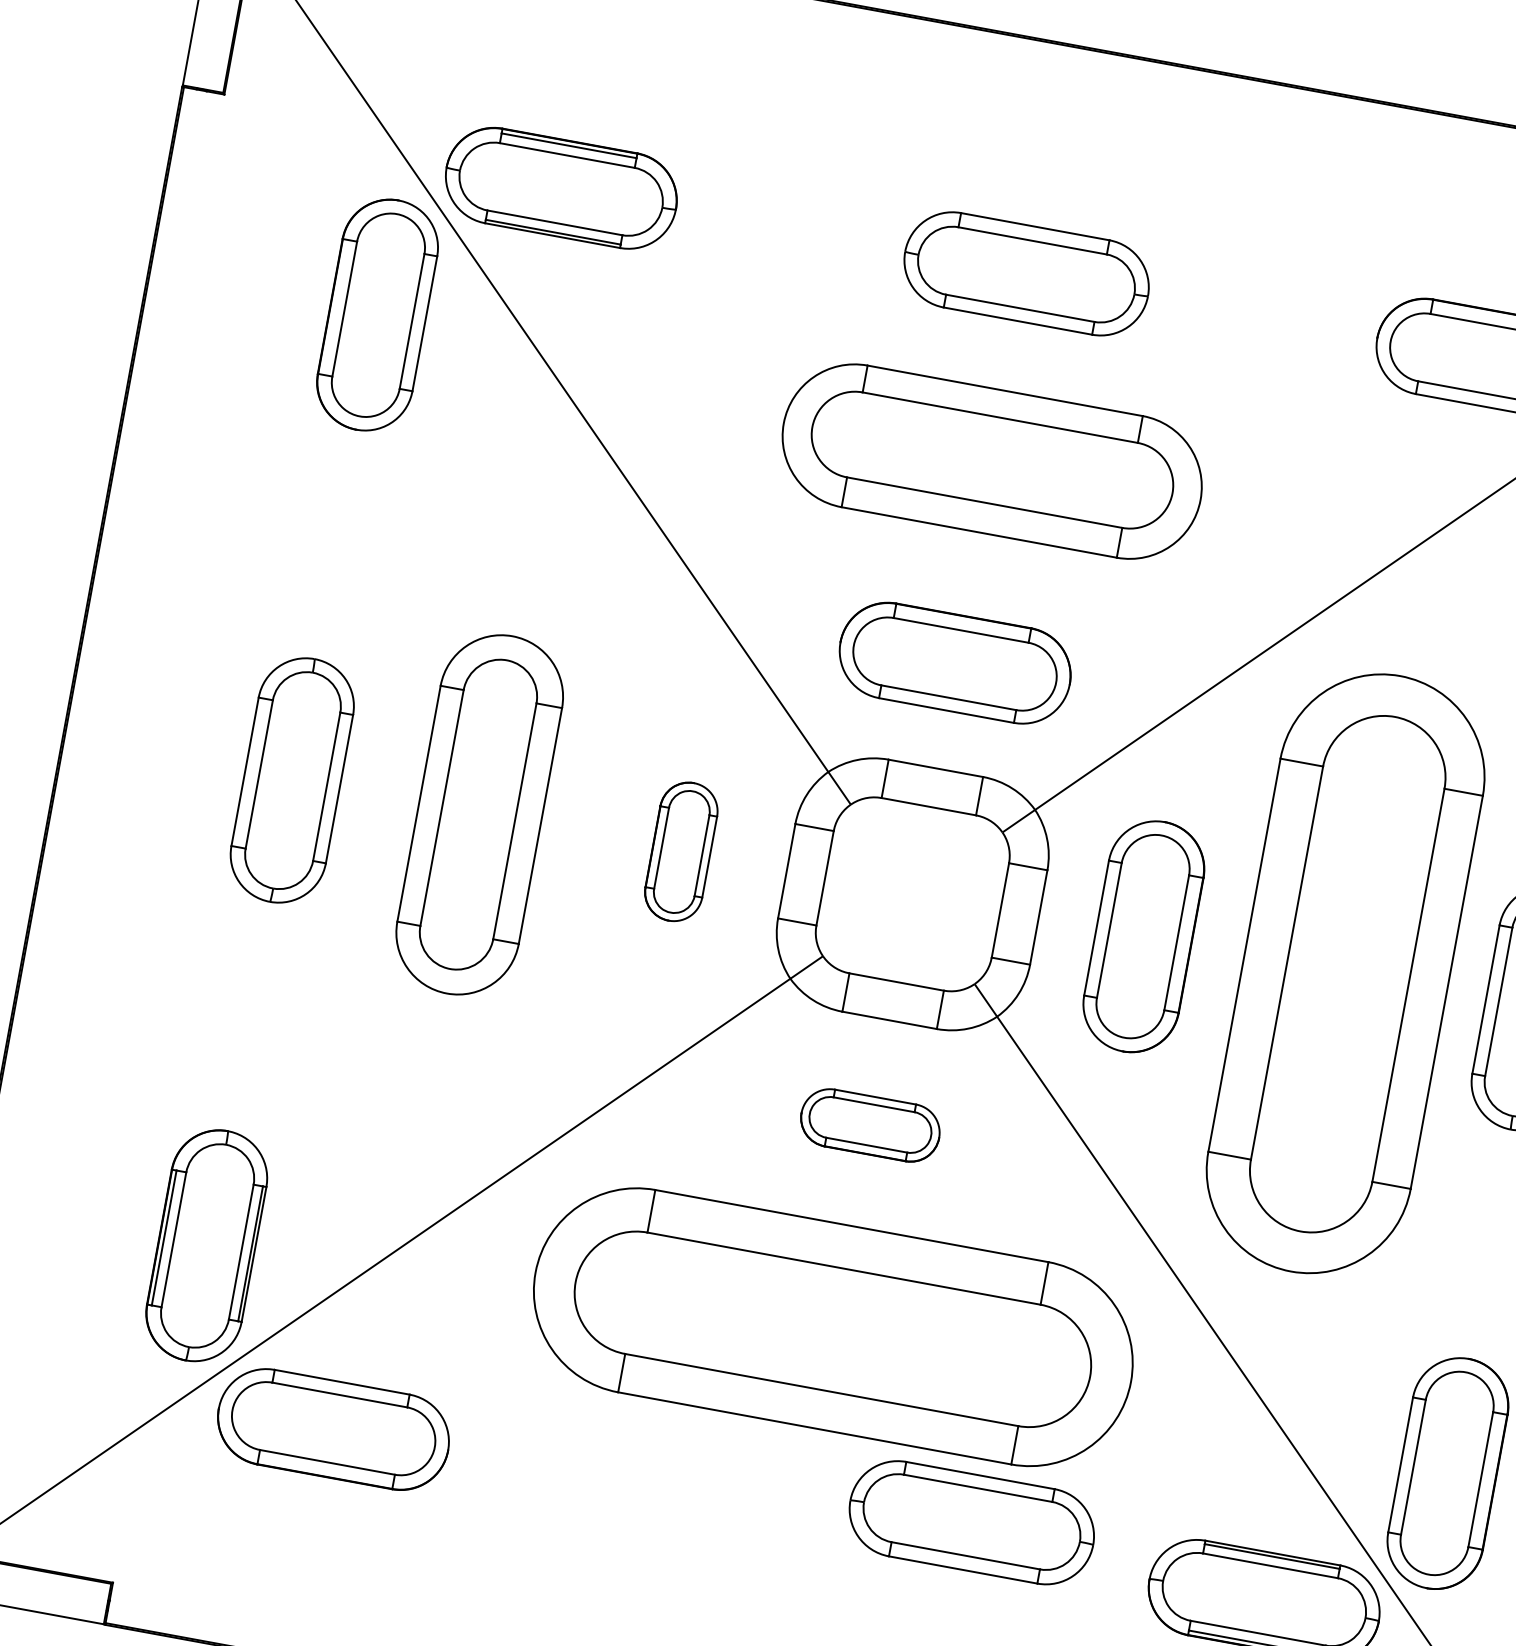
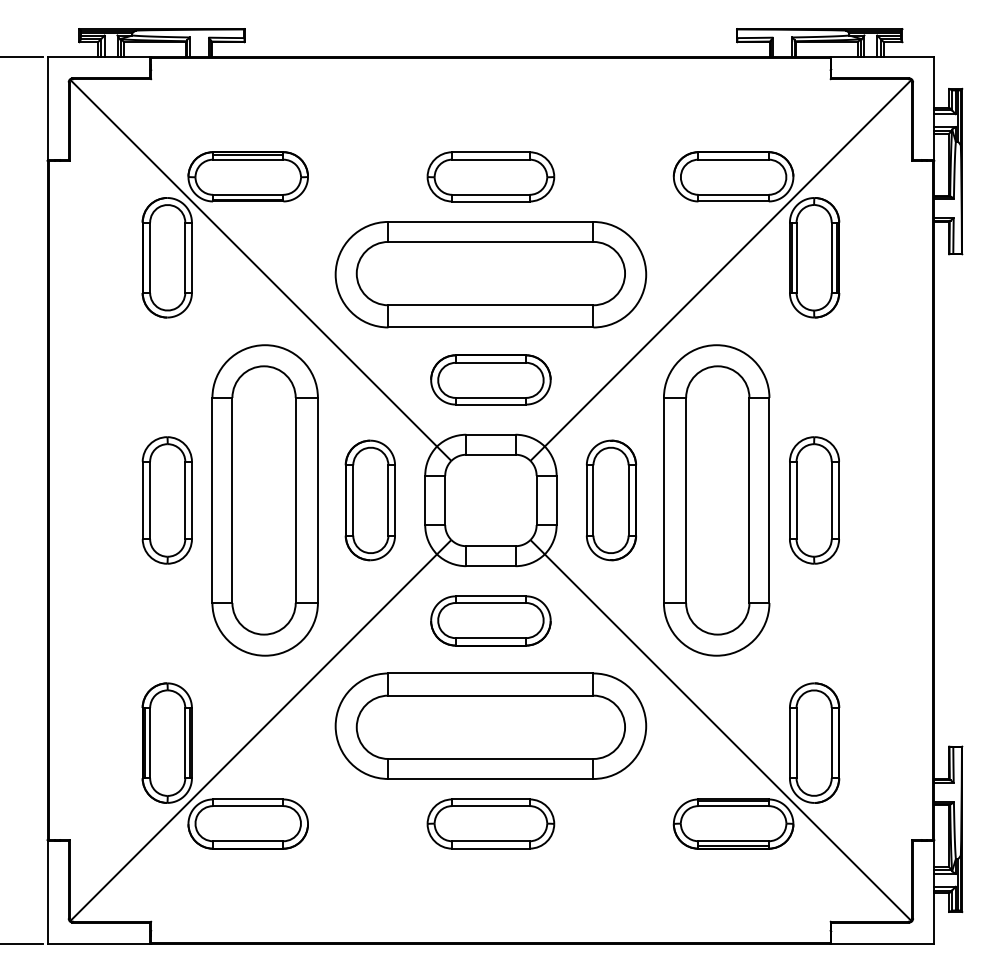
part: (991, 460) -> (490, 274), size x1.43
part: (478, 814) -> (264, 500), size x1.67
part: (679, 851) -> (369, 500), size x1.67
part: (869, 1124) -> (490, 620), size x1.67
part: (971, 1521) -> (490, 823), moved

